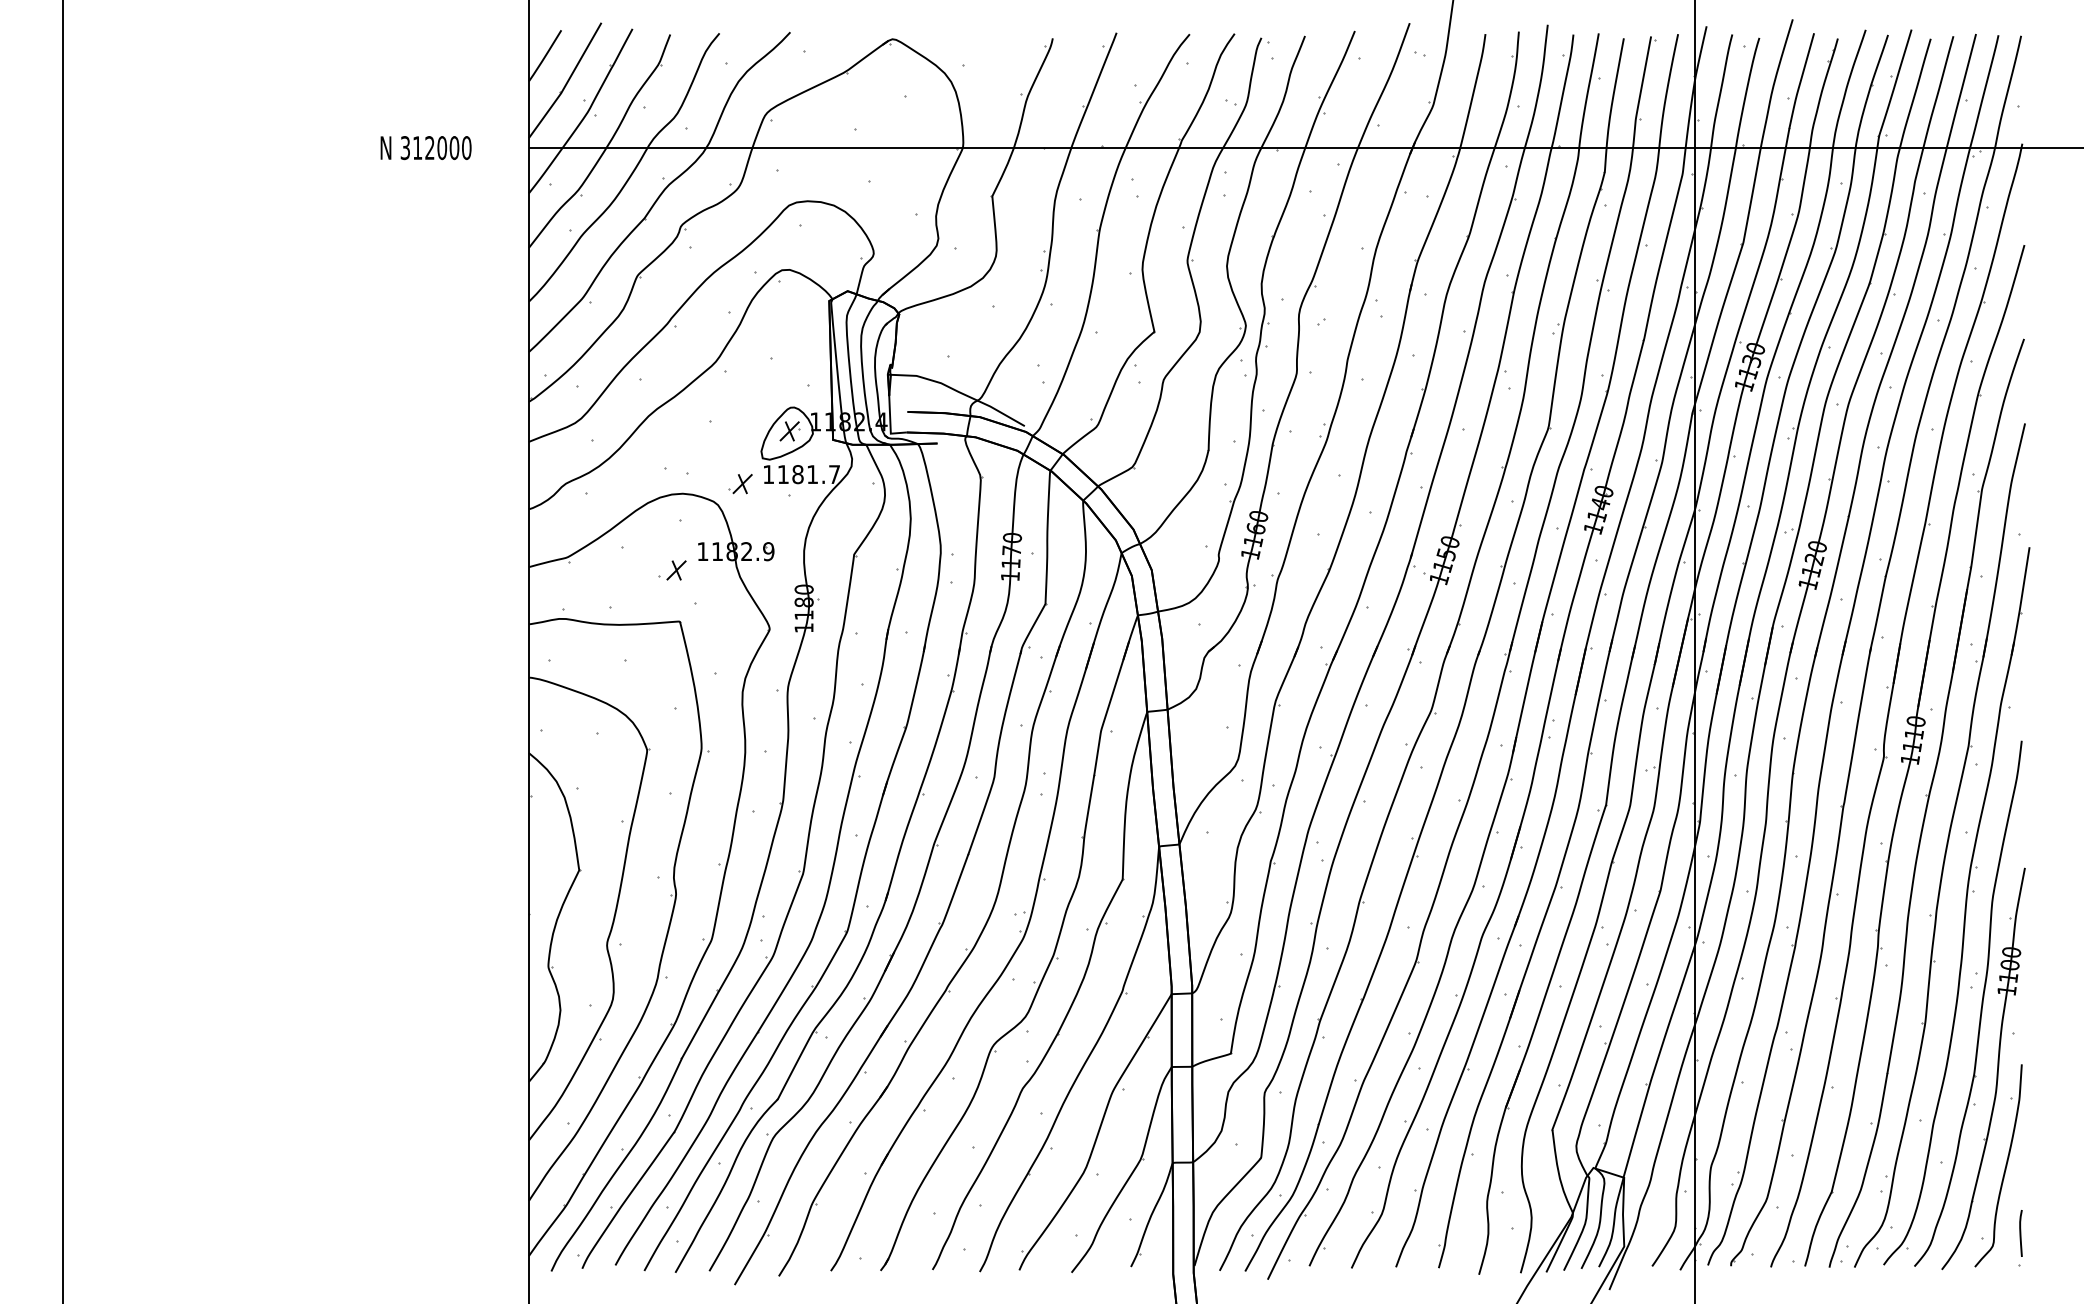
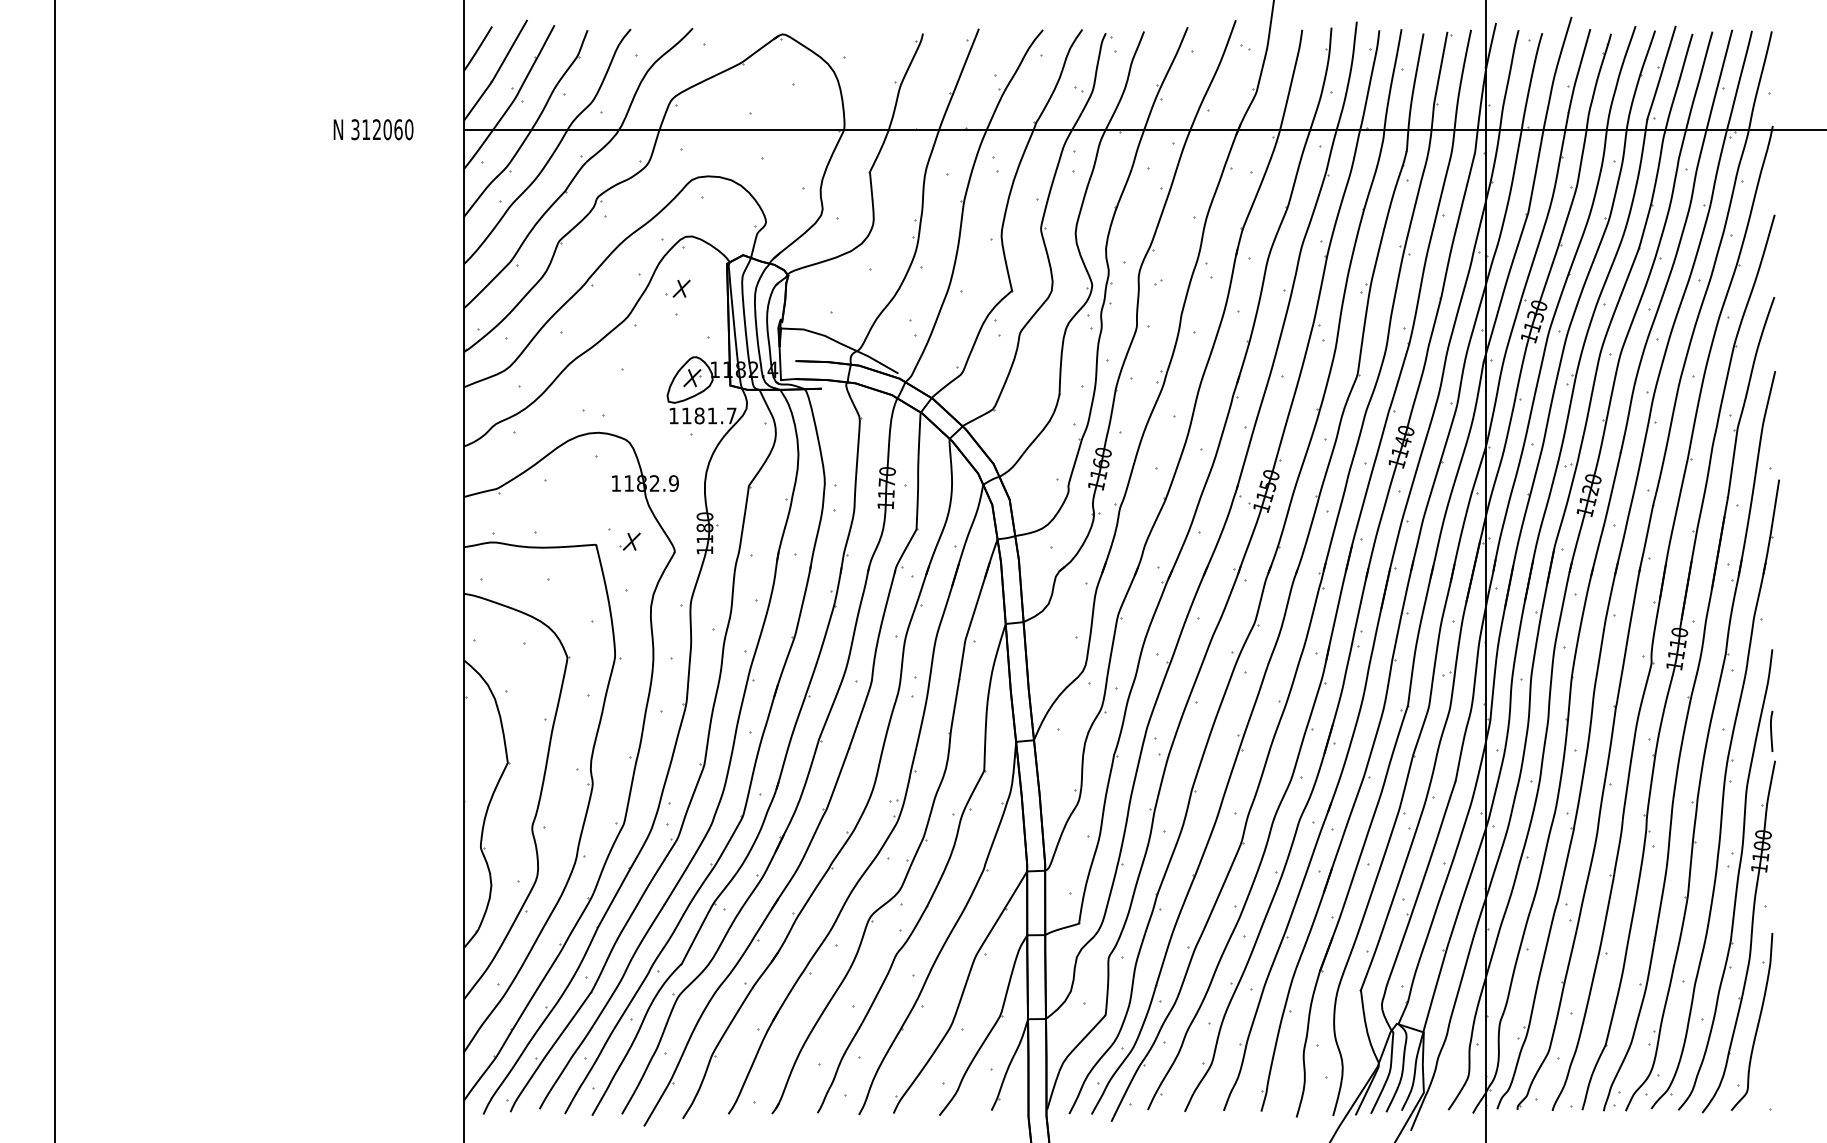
text: (454, 147) -> (398, 129), 312000 -> 312060
part: (740, 484) -> (629, 542), moved
part: (672, 570) -> (678, 288), moved
line: (2020, 1233) -> (1771, 731), moved

